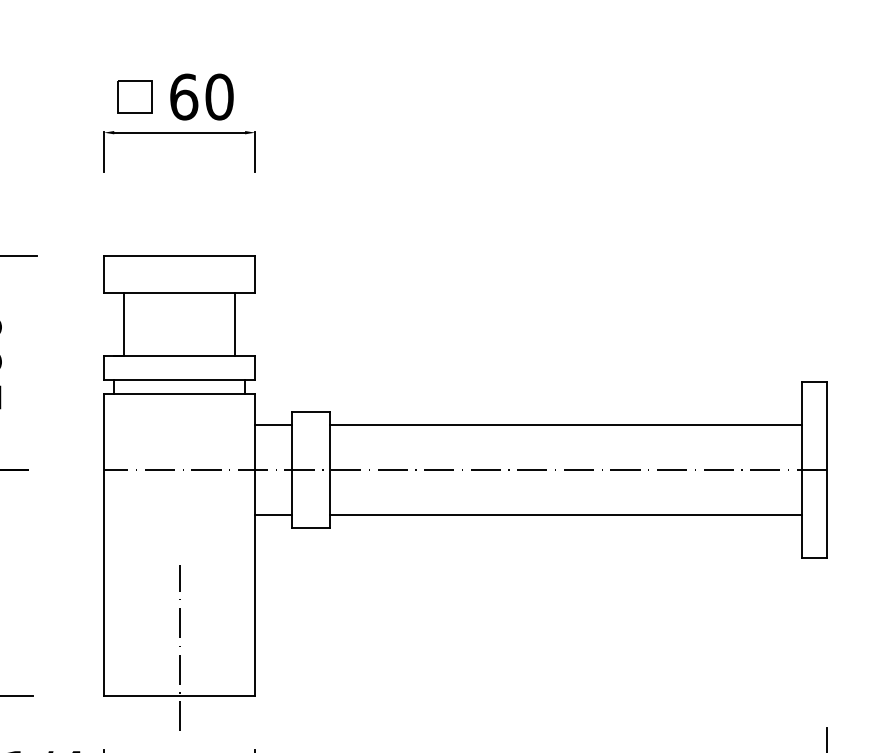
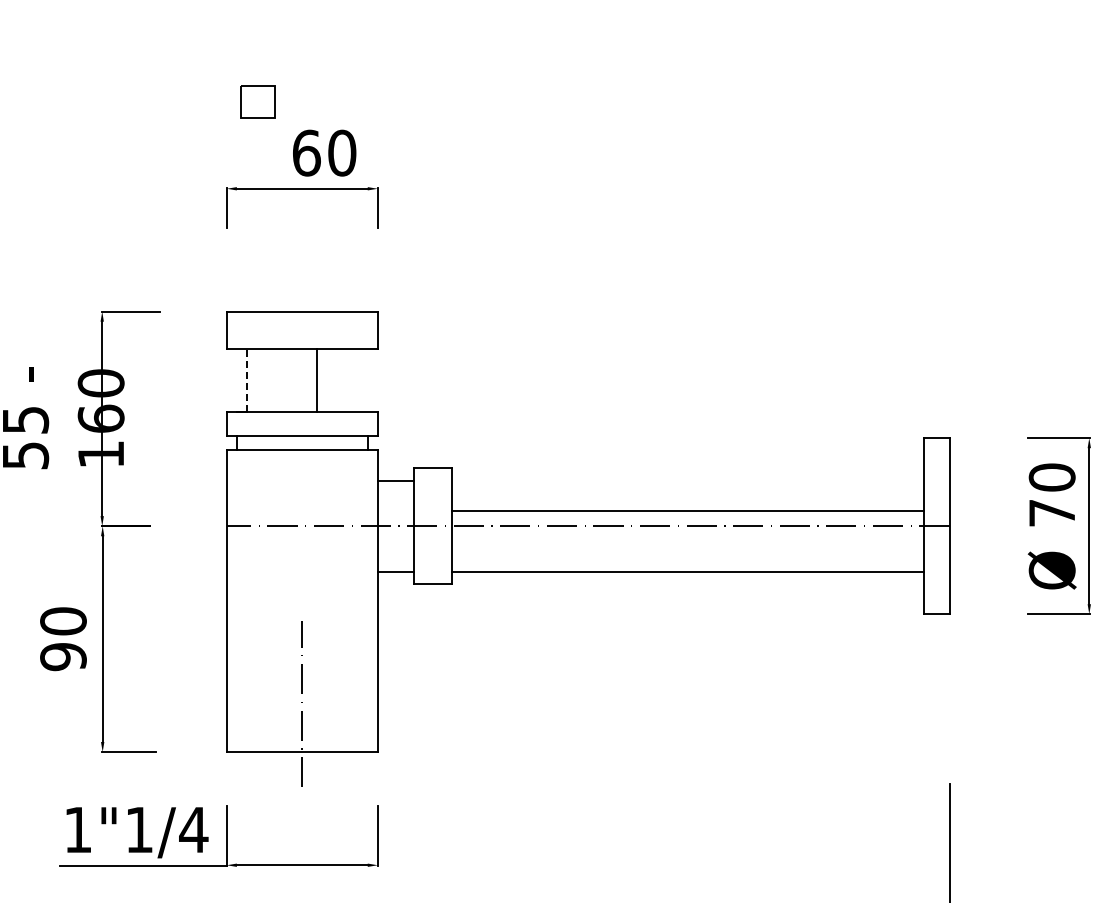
part: (134, 96) -> (257, 101), moved
line: (123, 324) -> (246, 380), solid -> dashed
line: (234, 324) -> (316, 380), moved
line: (565, 424) -> (688, 510), moved

